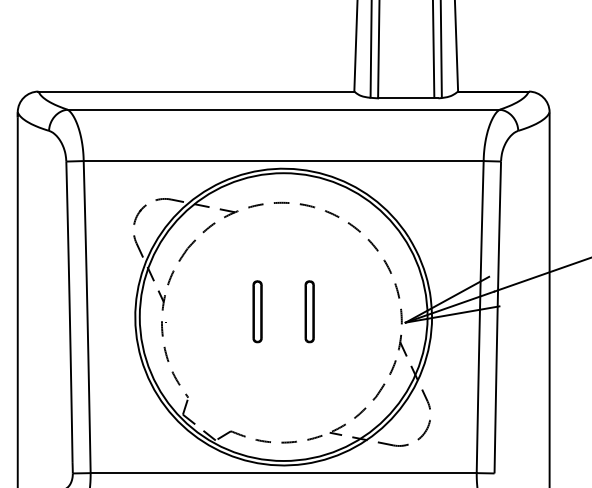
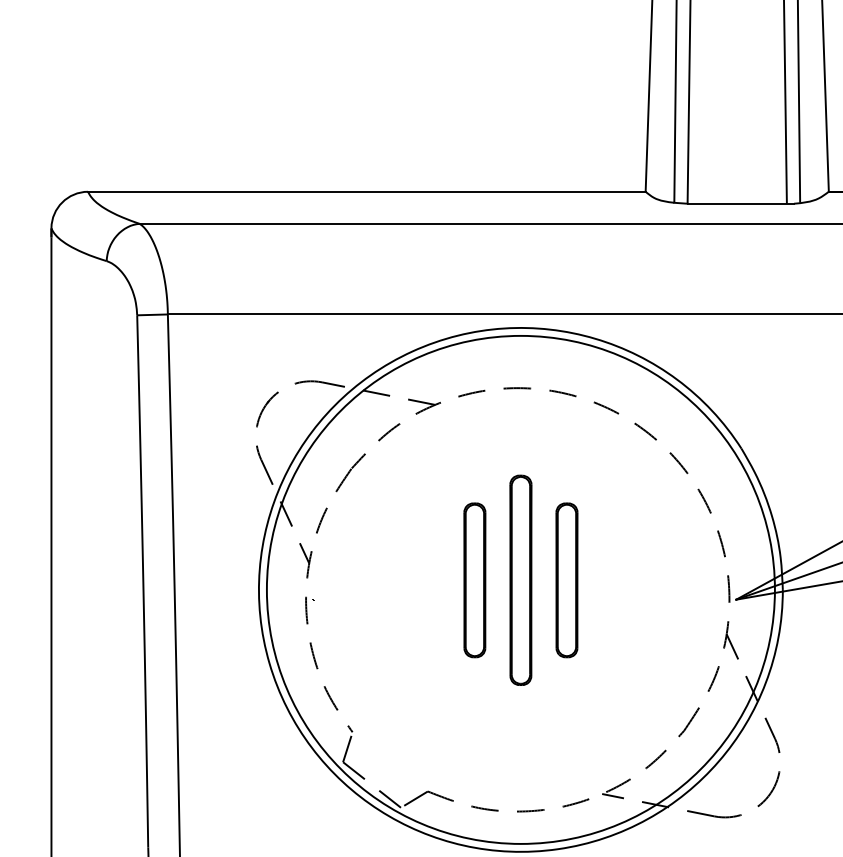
part: (257, 311) -> (474, 580), size x1.43
part: (283, 311) -> (520, 580), added
part: (309, 311) -> (566, 580), size x1.43

